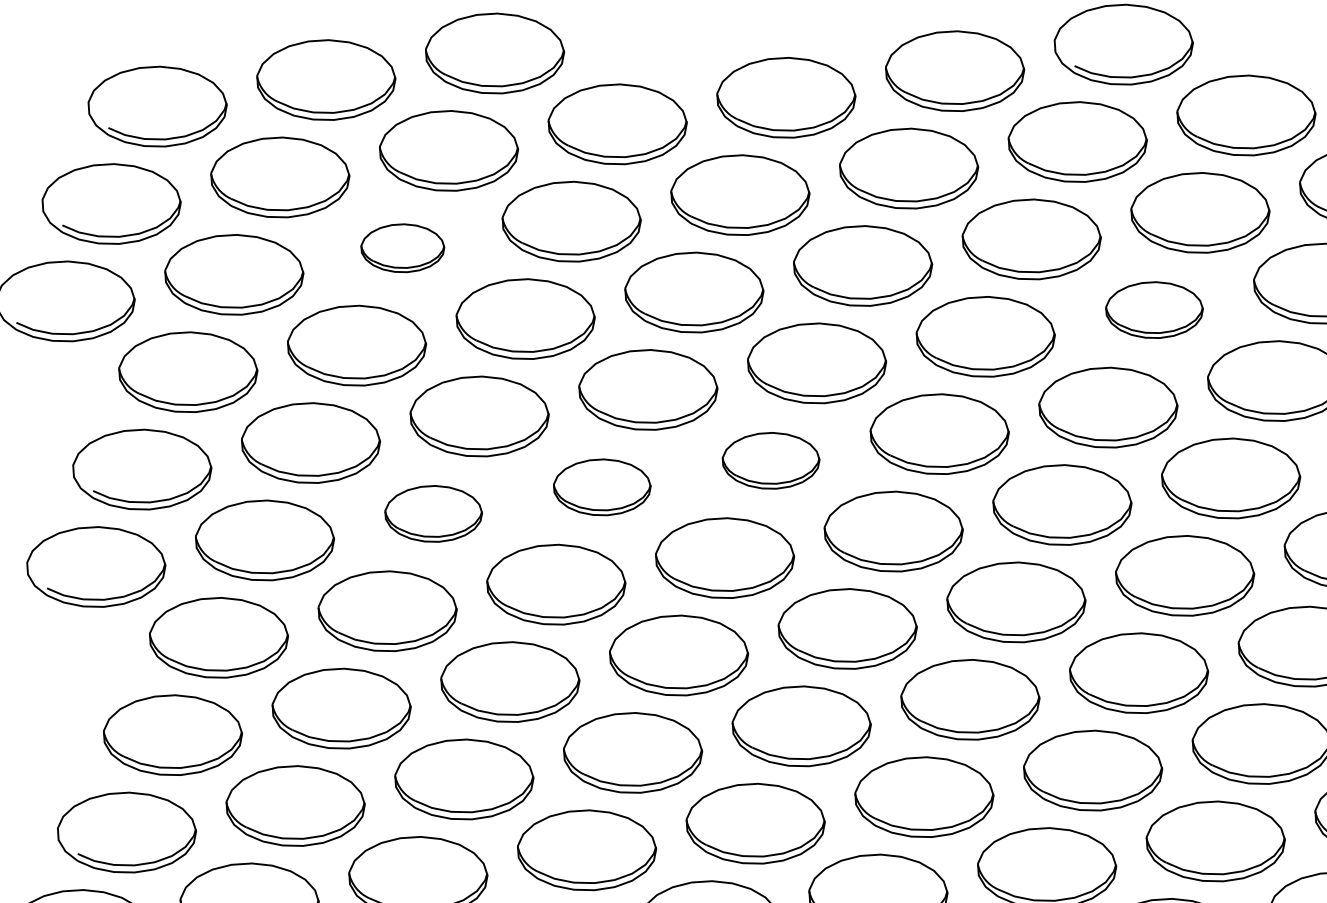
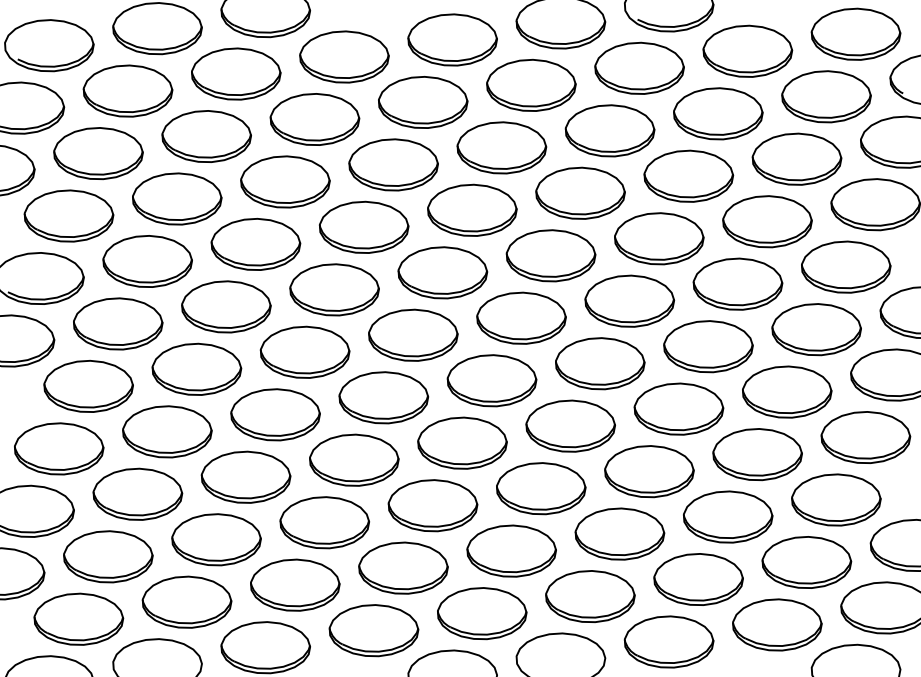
part: (402, 248) -> (206, 136), size x1.67
part: (1153, 309) -> (688, 175), size x1.43
part: (770, 460) -> (442, 272), size x1.43
part: (602, 486) -> (334, 289), size x1.43
part: (433, 513) -> (226, 306), size x1.43

